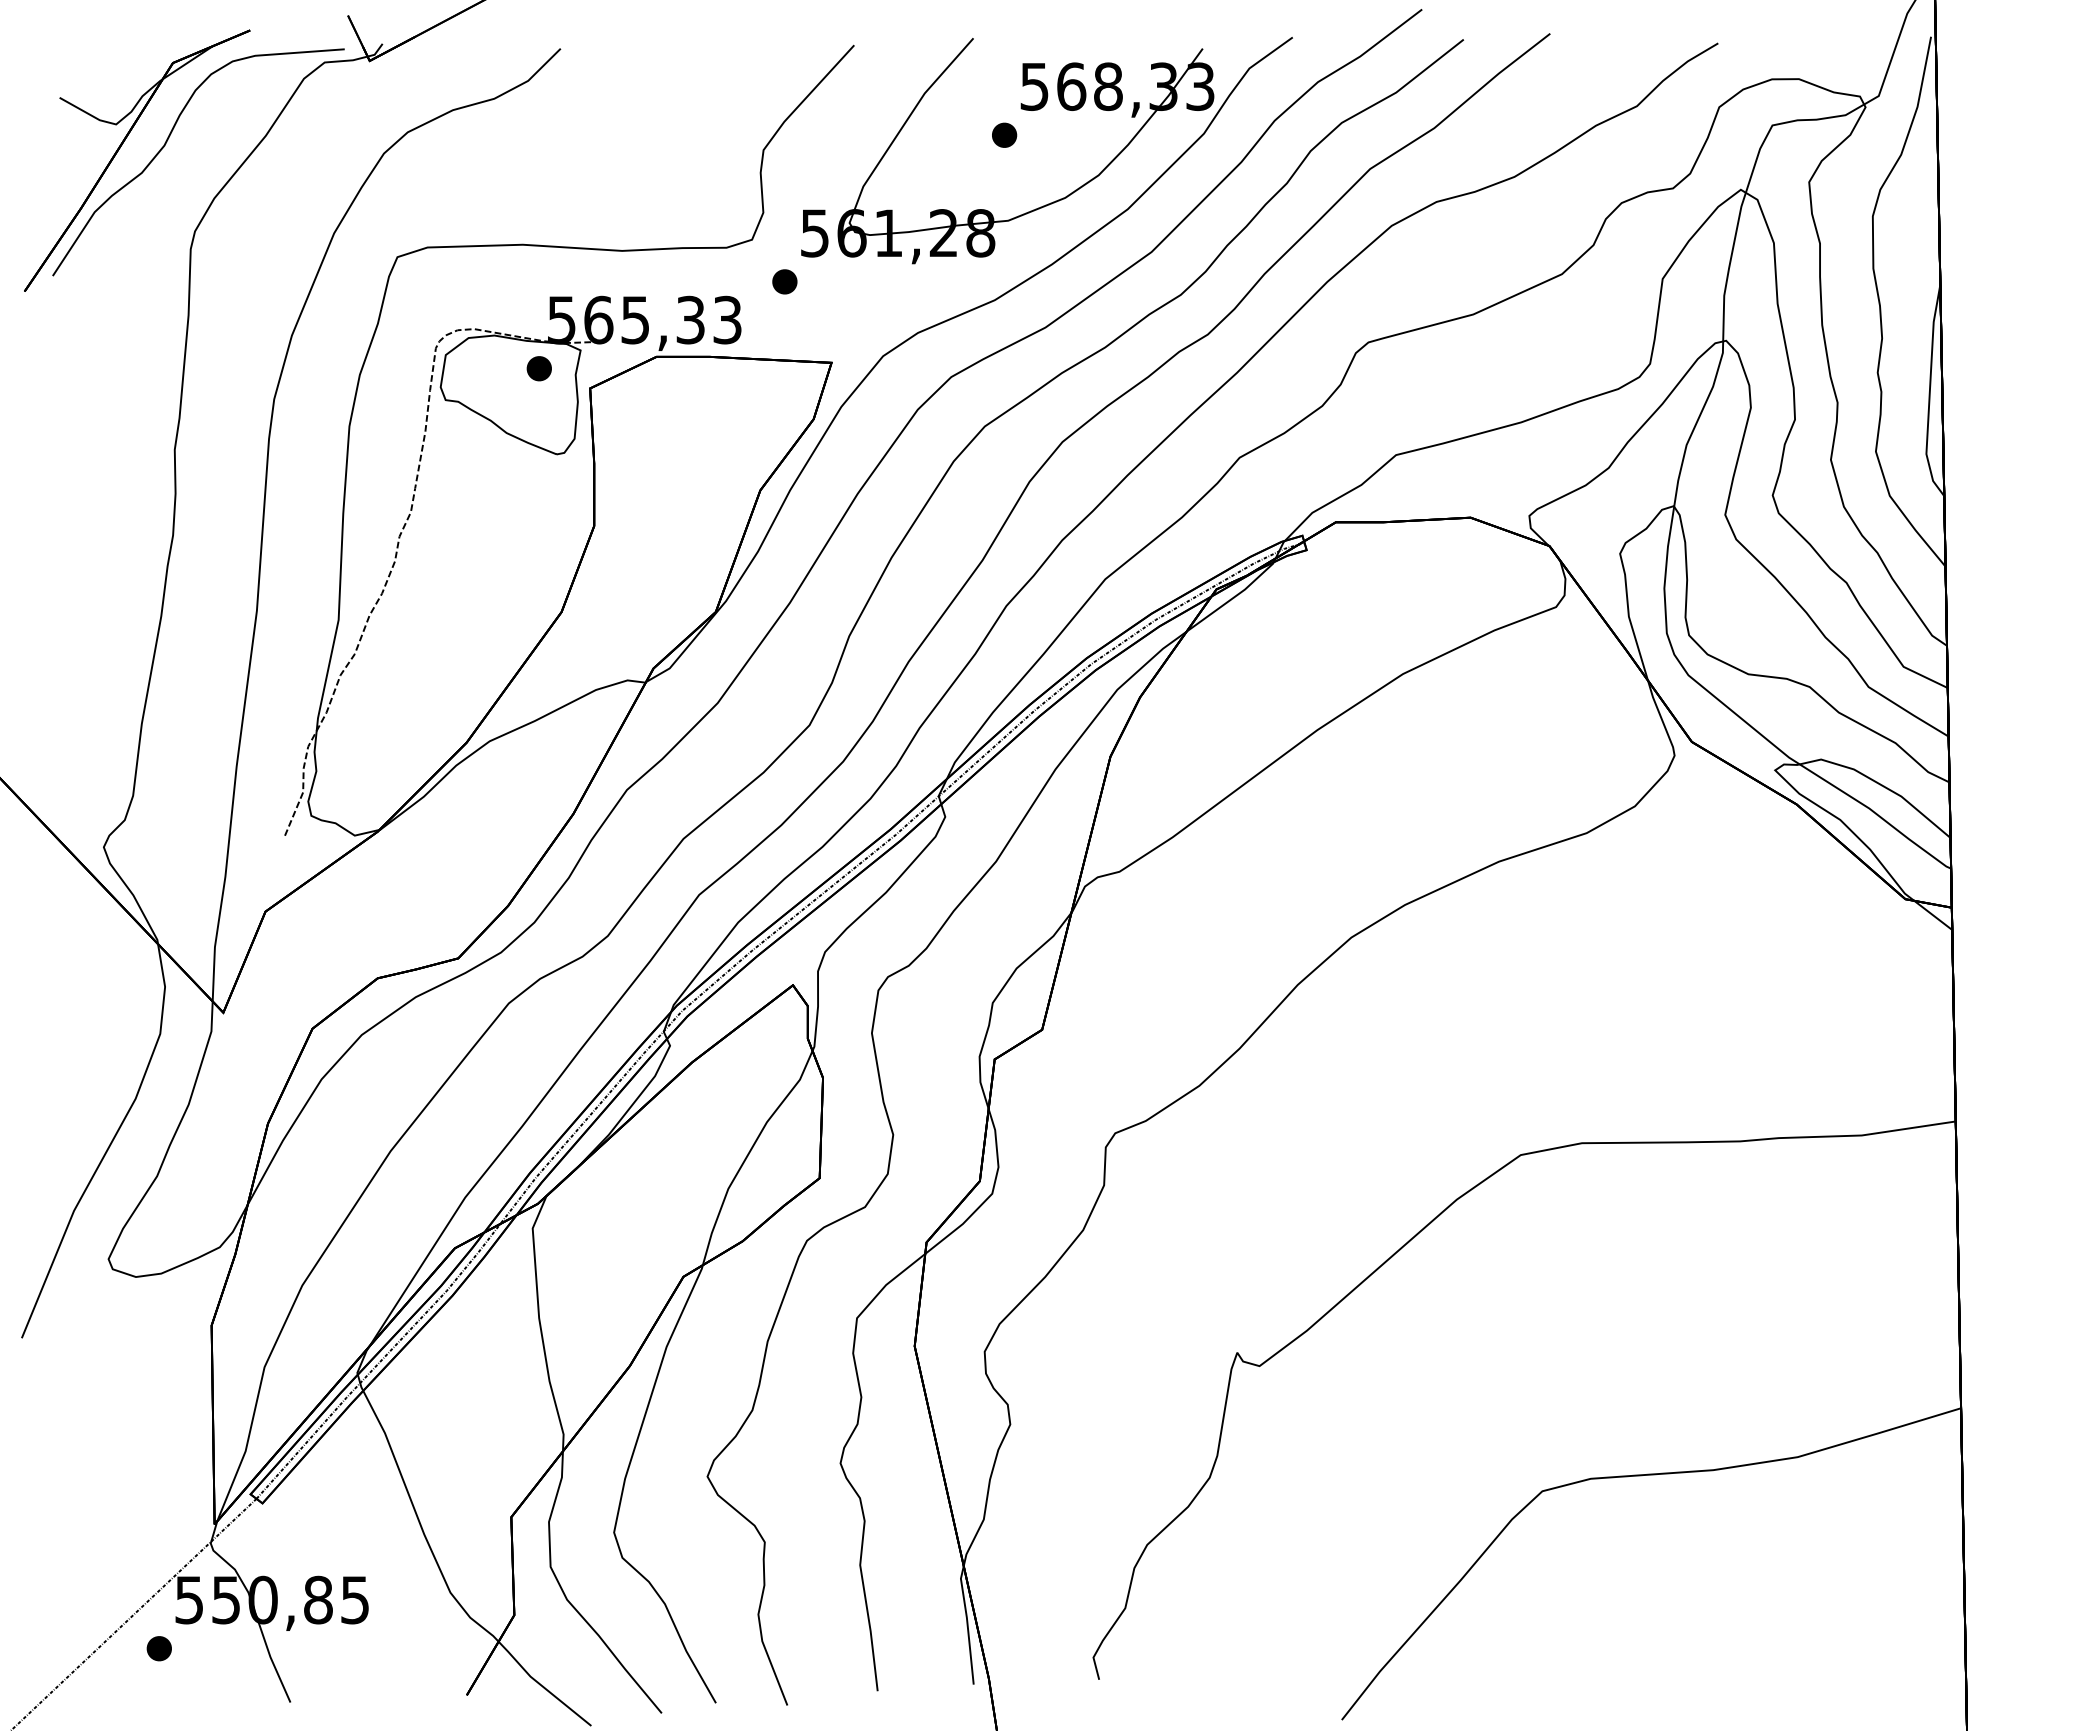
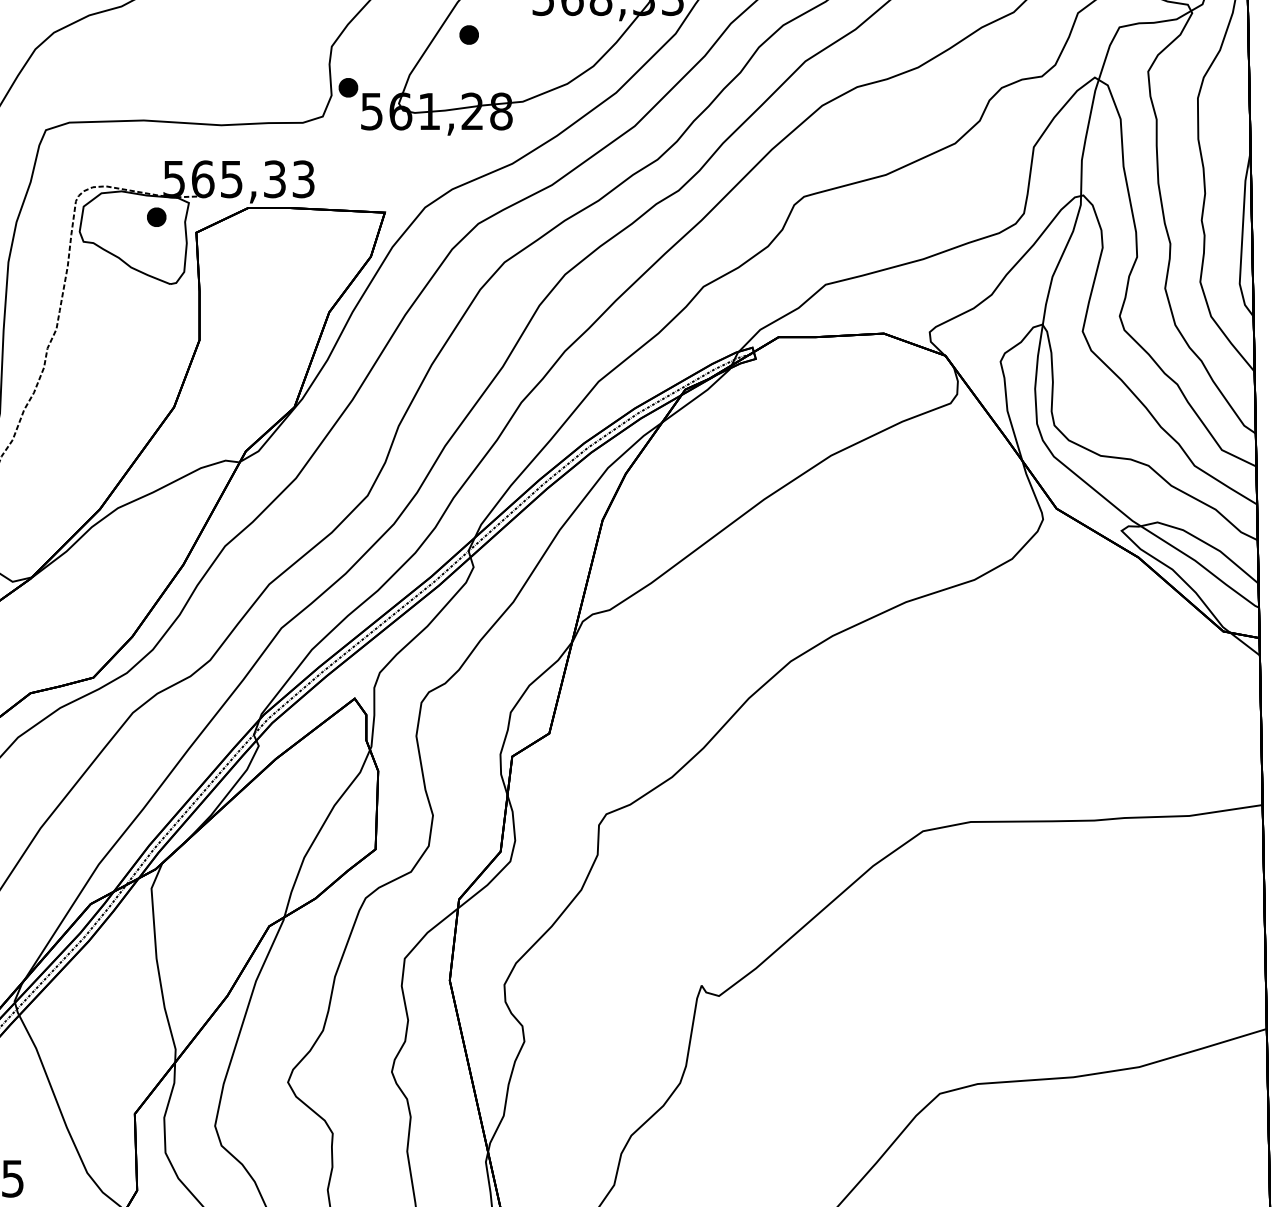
part: (1004, 134) -> (469, 34), moved
part: (784, 281) -> (348, 87), moved

